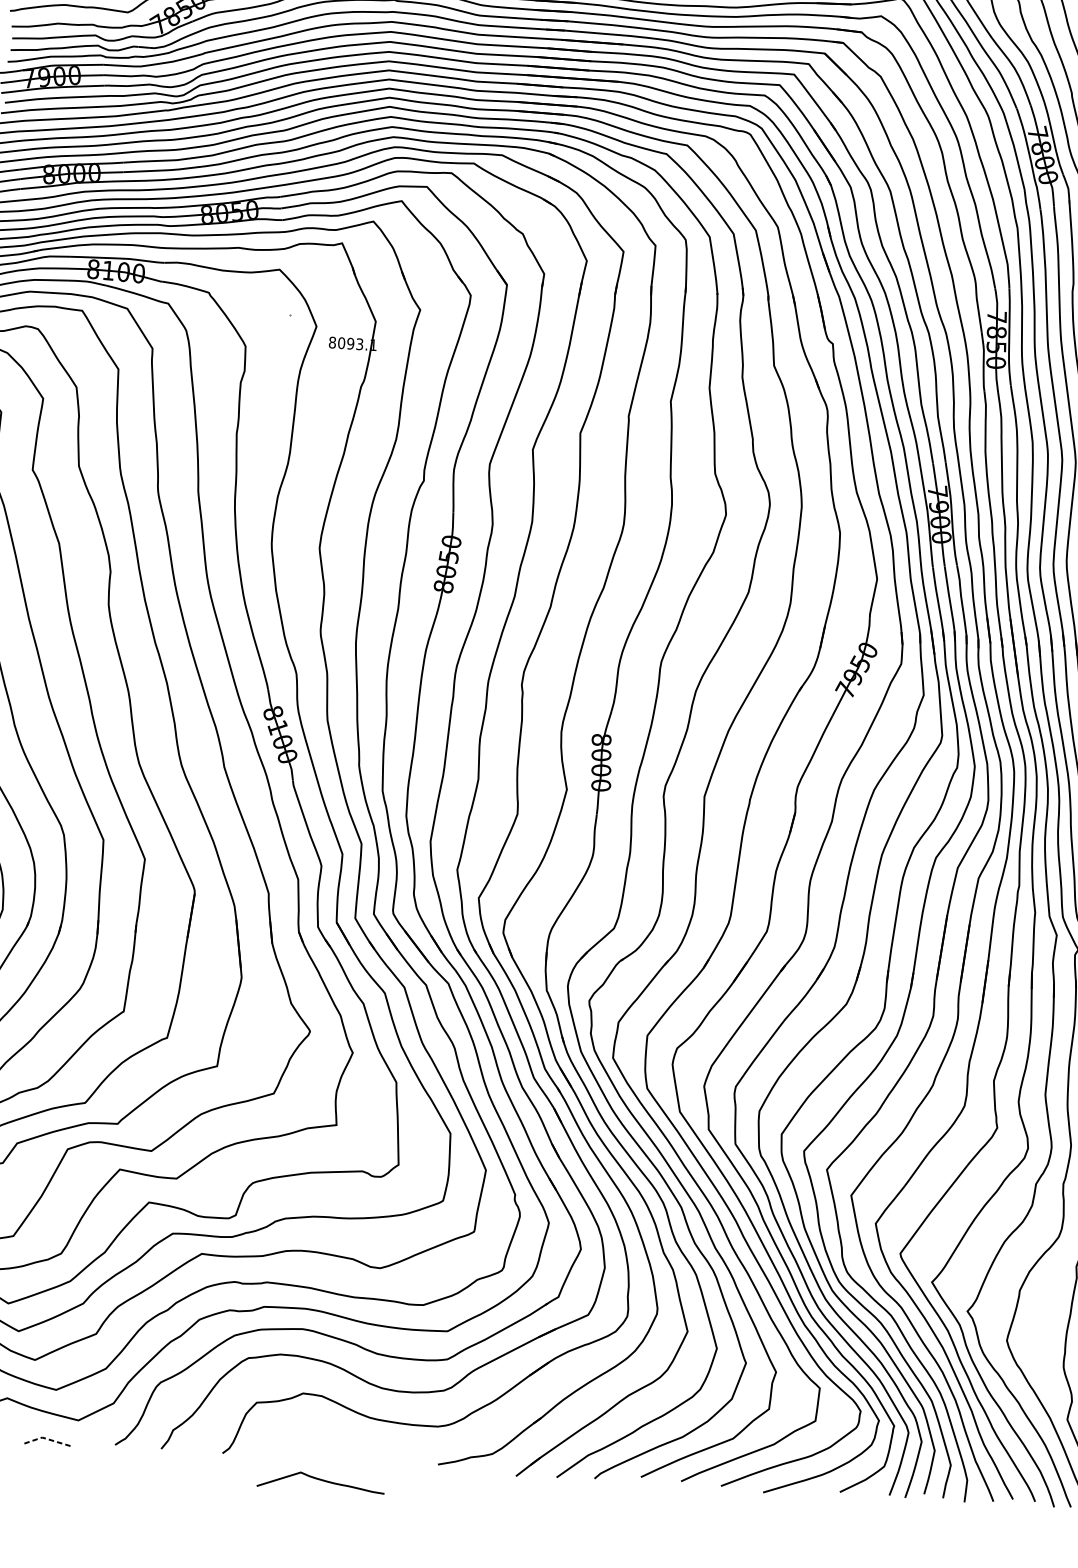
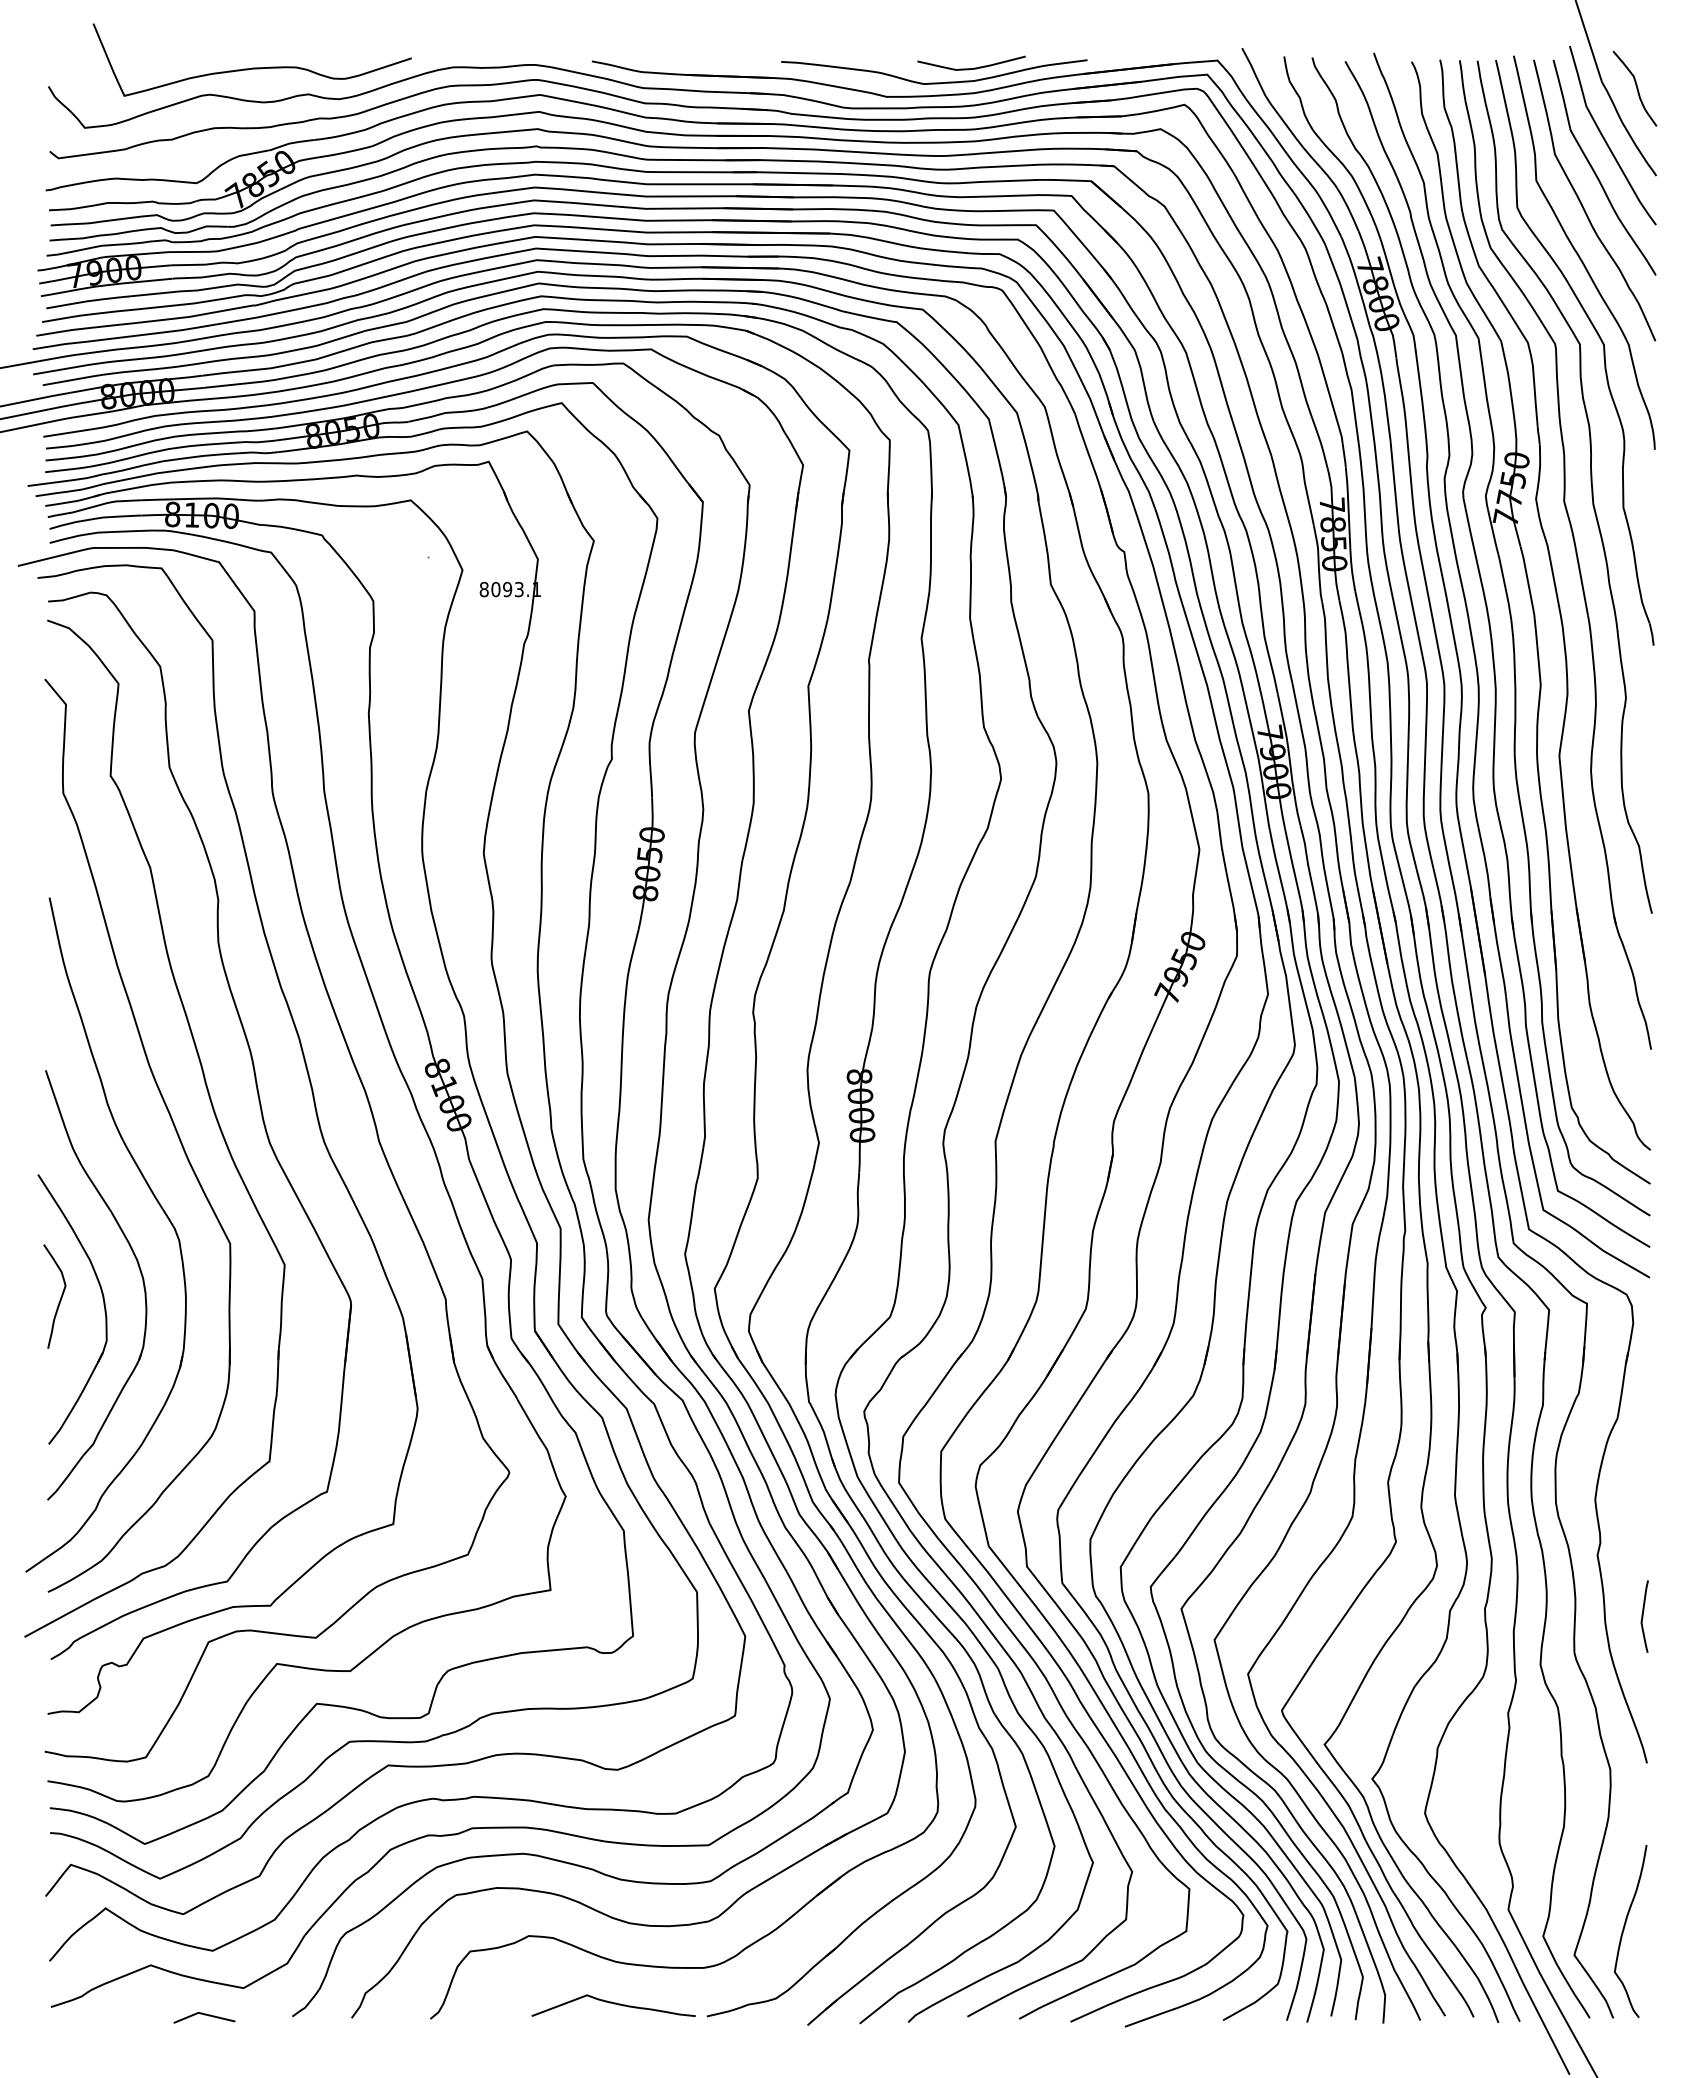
line: (46, 1438) -> (203, 2013), dashed -> solid
curve: (321, 1480) -> (614, 2004), moved

